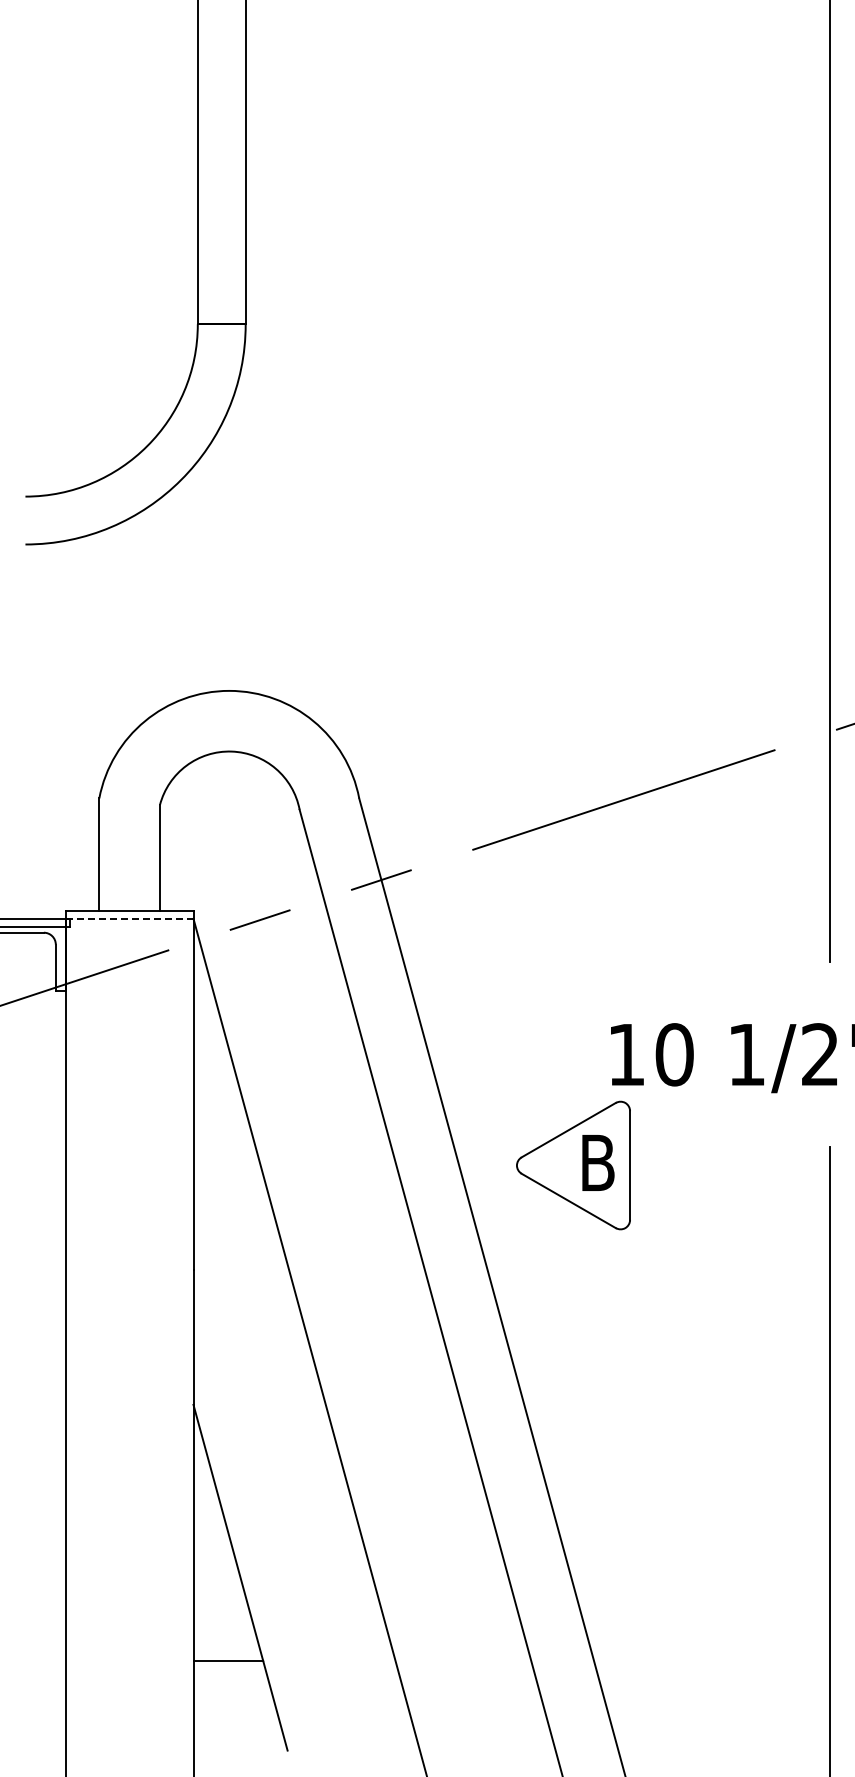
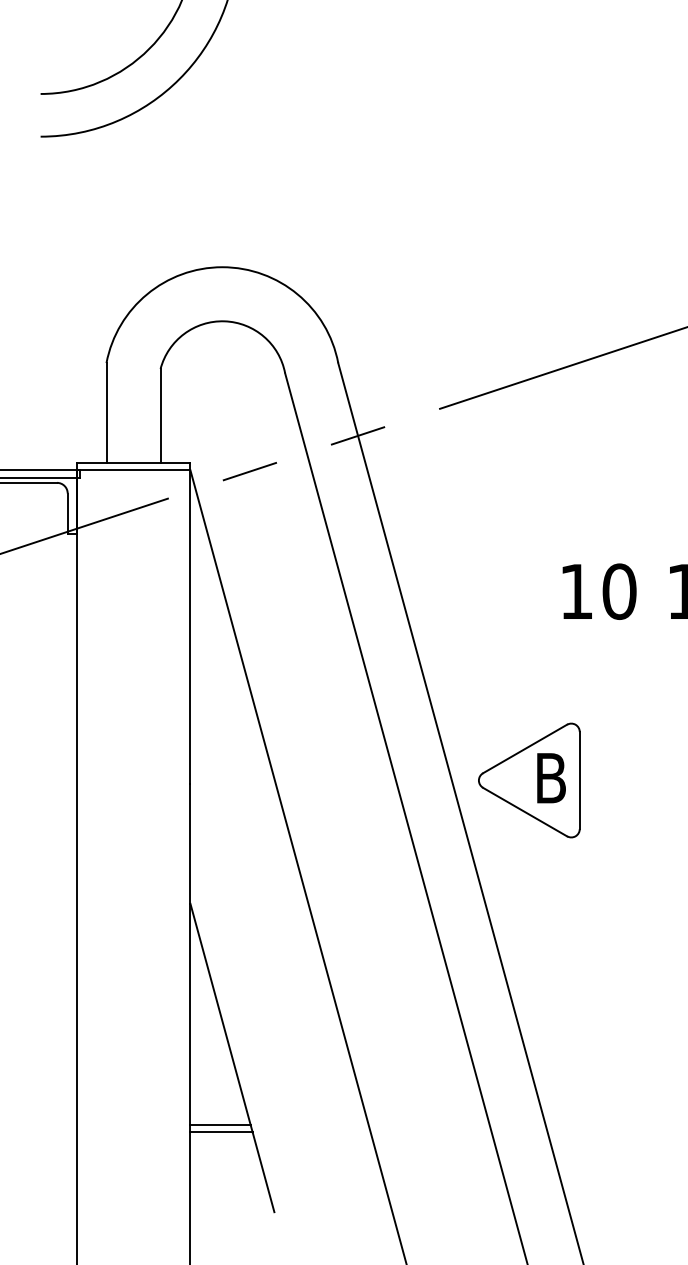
line: (129, 918) -> (133, 470), dashed -> solid
part: (573, 1165) -> (529, 780), moved
line: (227, 1652) -> (220, 1124), added

